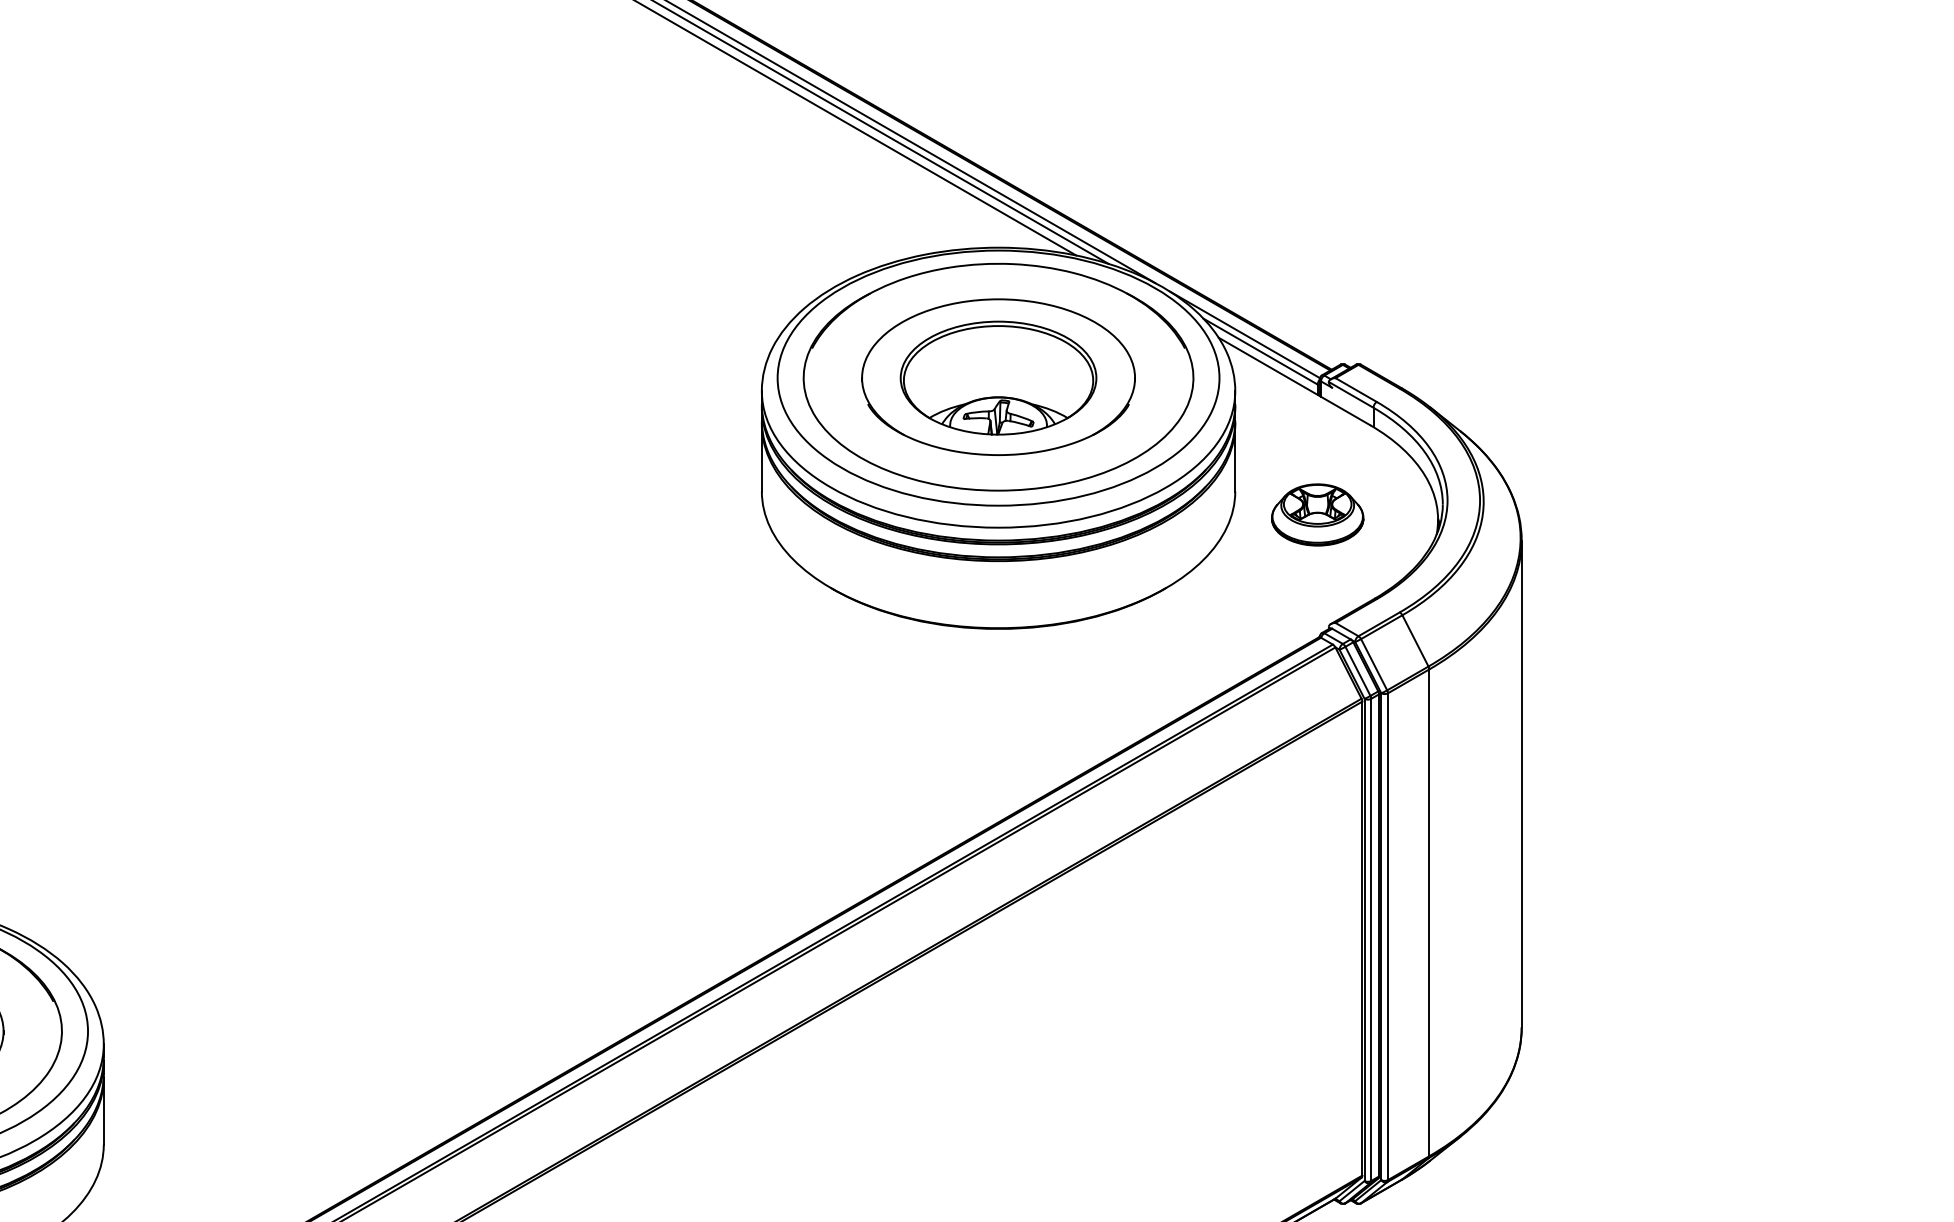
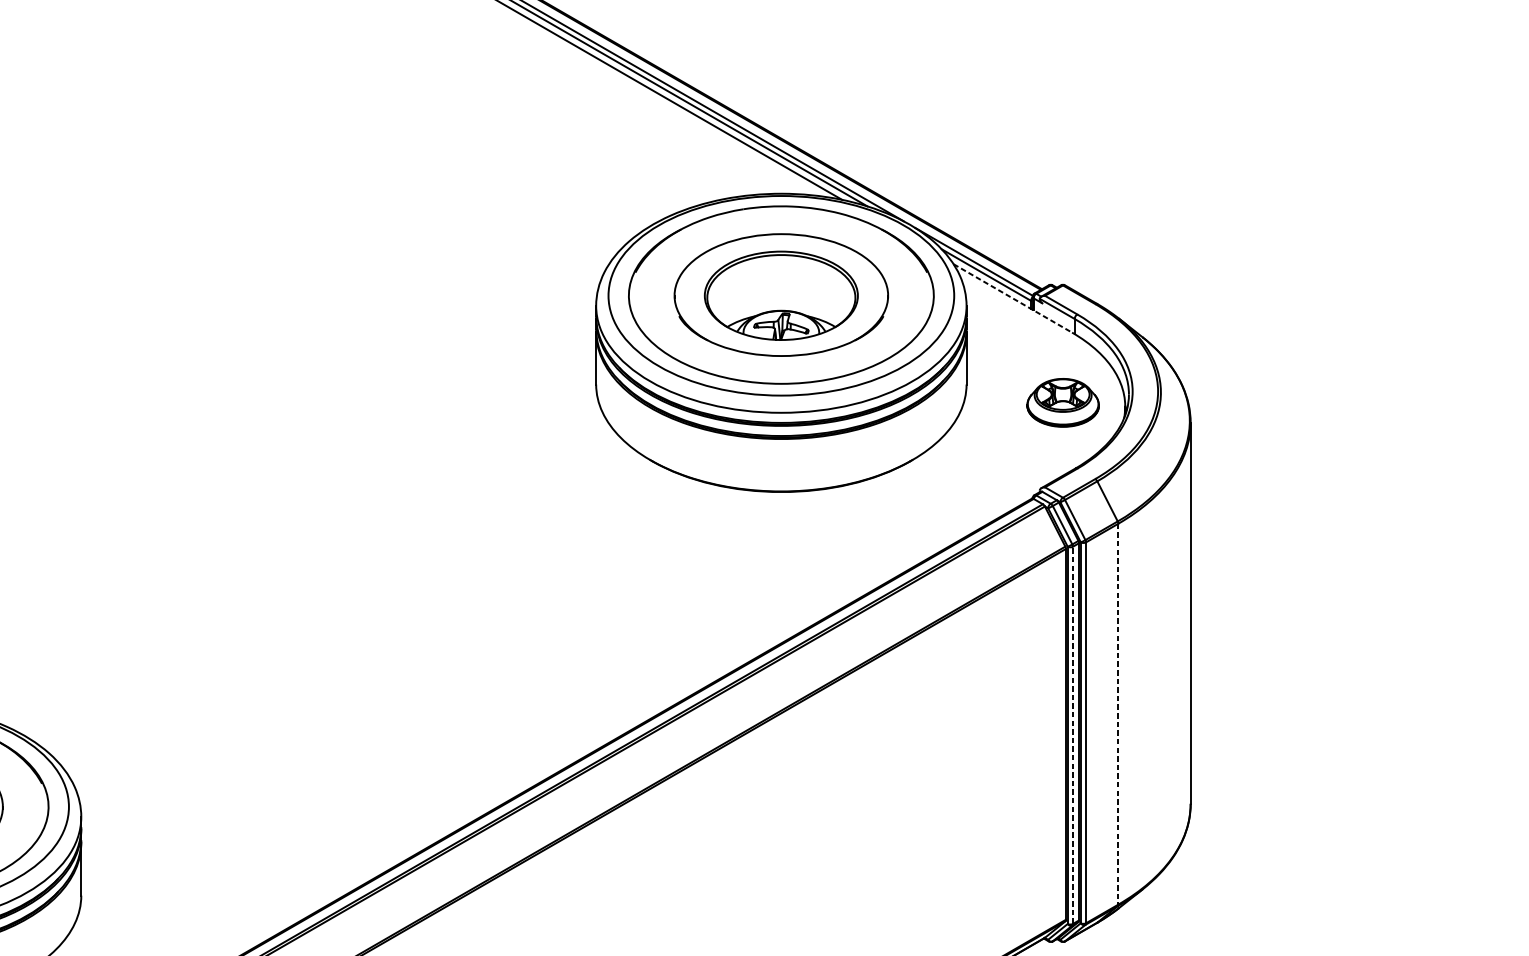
line: (1294, 381) -> (1012, 298), solid -> dashed
part: (1317, 514) -> (1062, 402), moved
line: (1429, 913) -> (1118, 714), solid -> dashed
line: (1371, 939) -> (1073, 735), solid -> dashed

